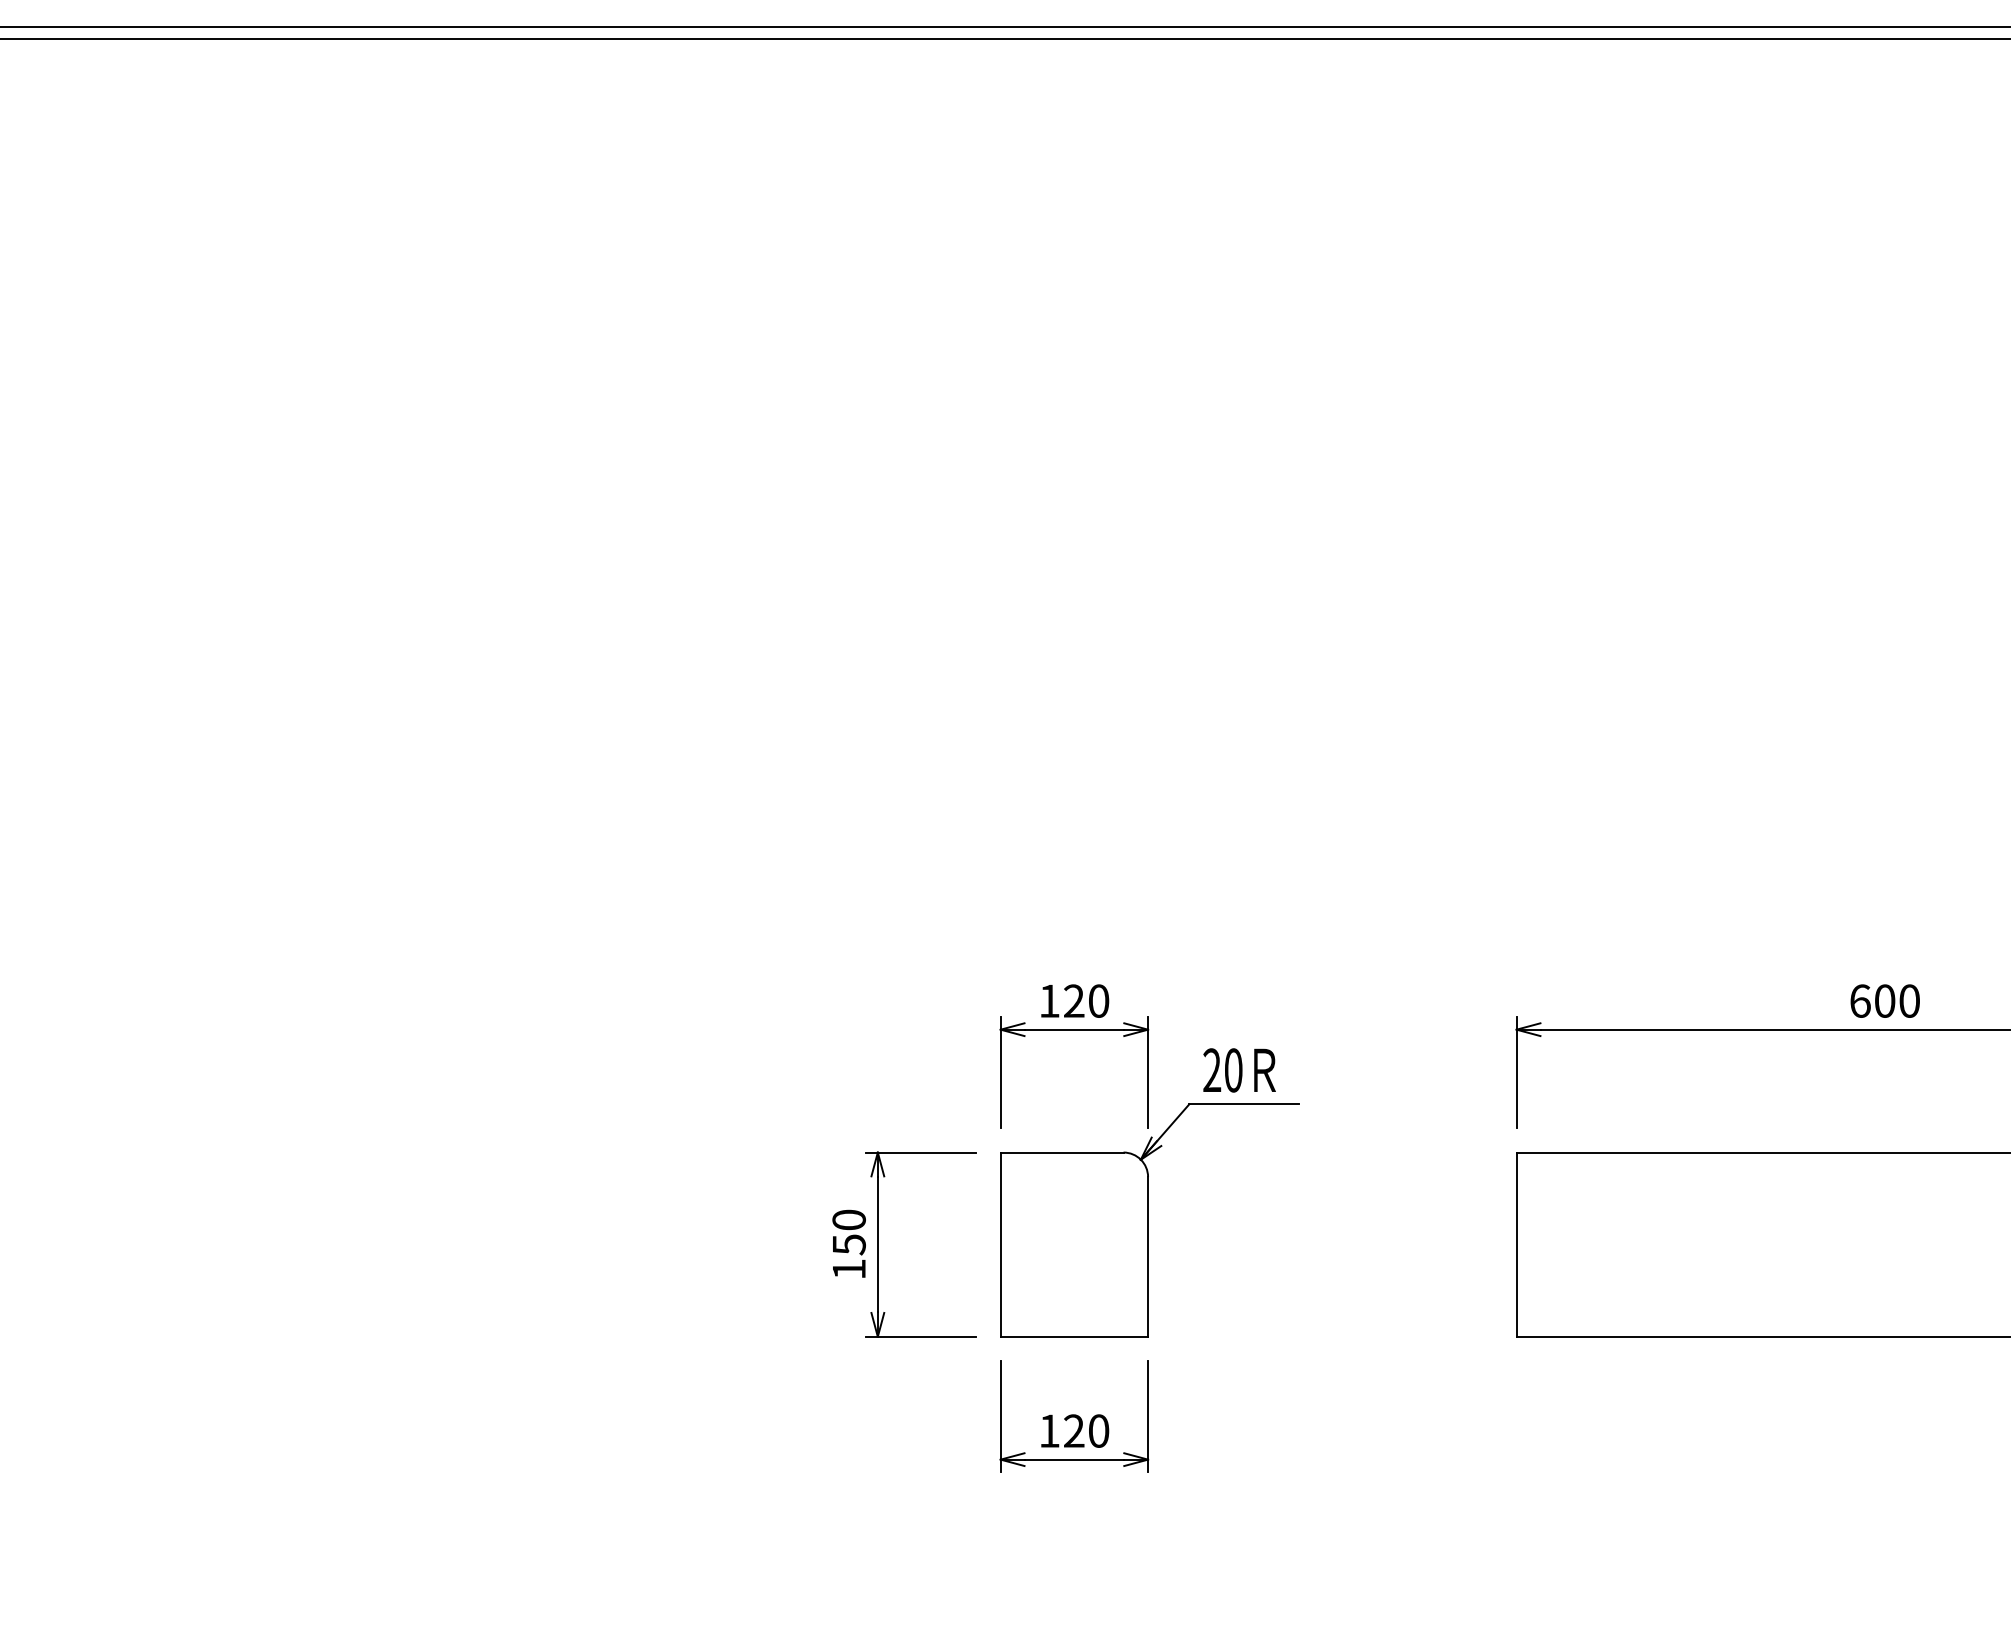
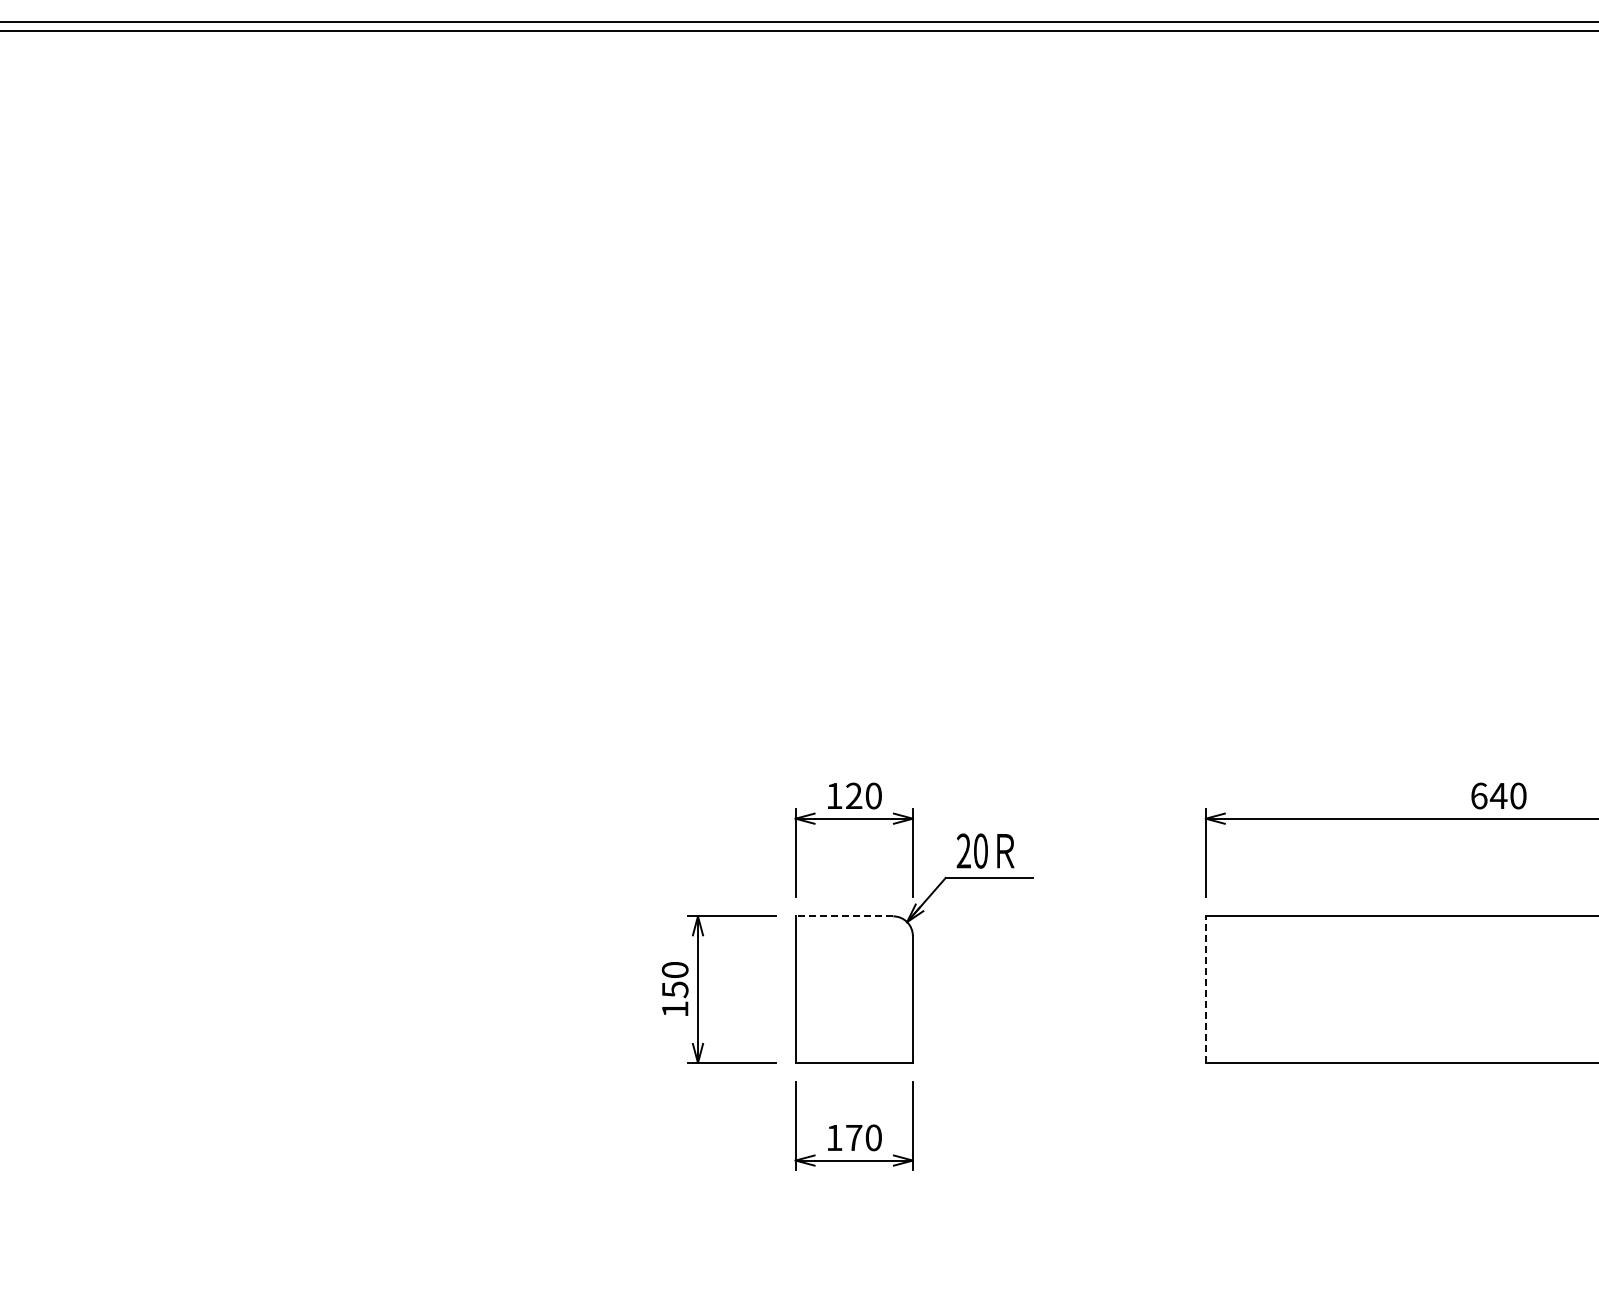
text: (1884, 1000) -> (1498, 795), 600 -> 640
line: (1062, 1152) -> (844, 916), solid -> dashed
line: (1516, 1244) -> (1205, 989), solid -> dashed
text: (1074, 1430) -> (854, 1137), 120 -> 170

